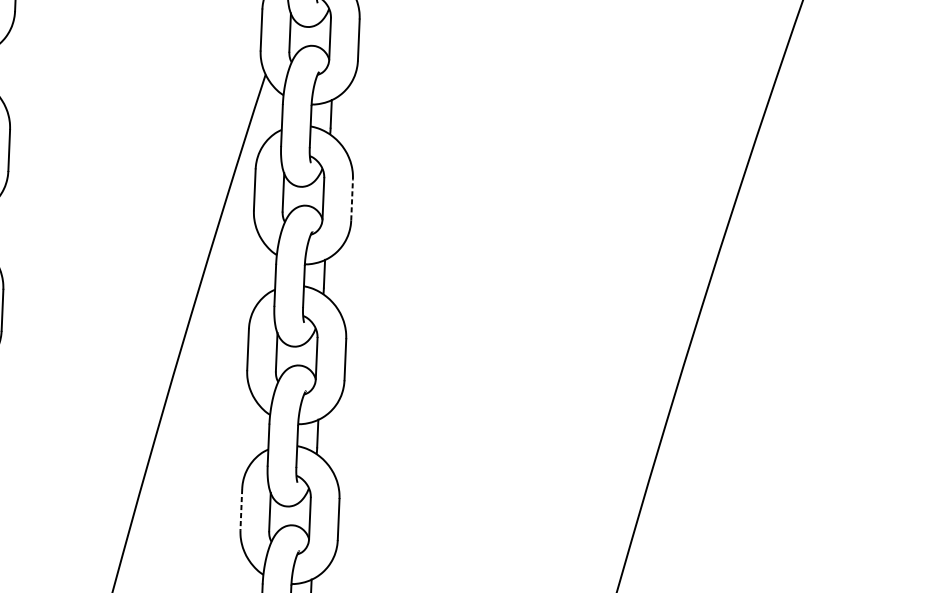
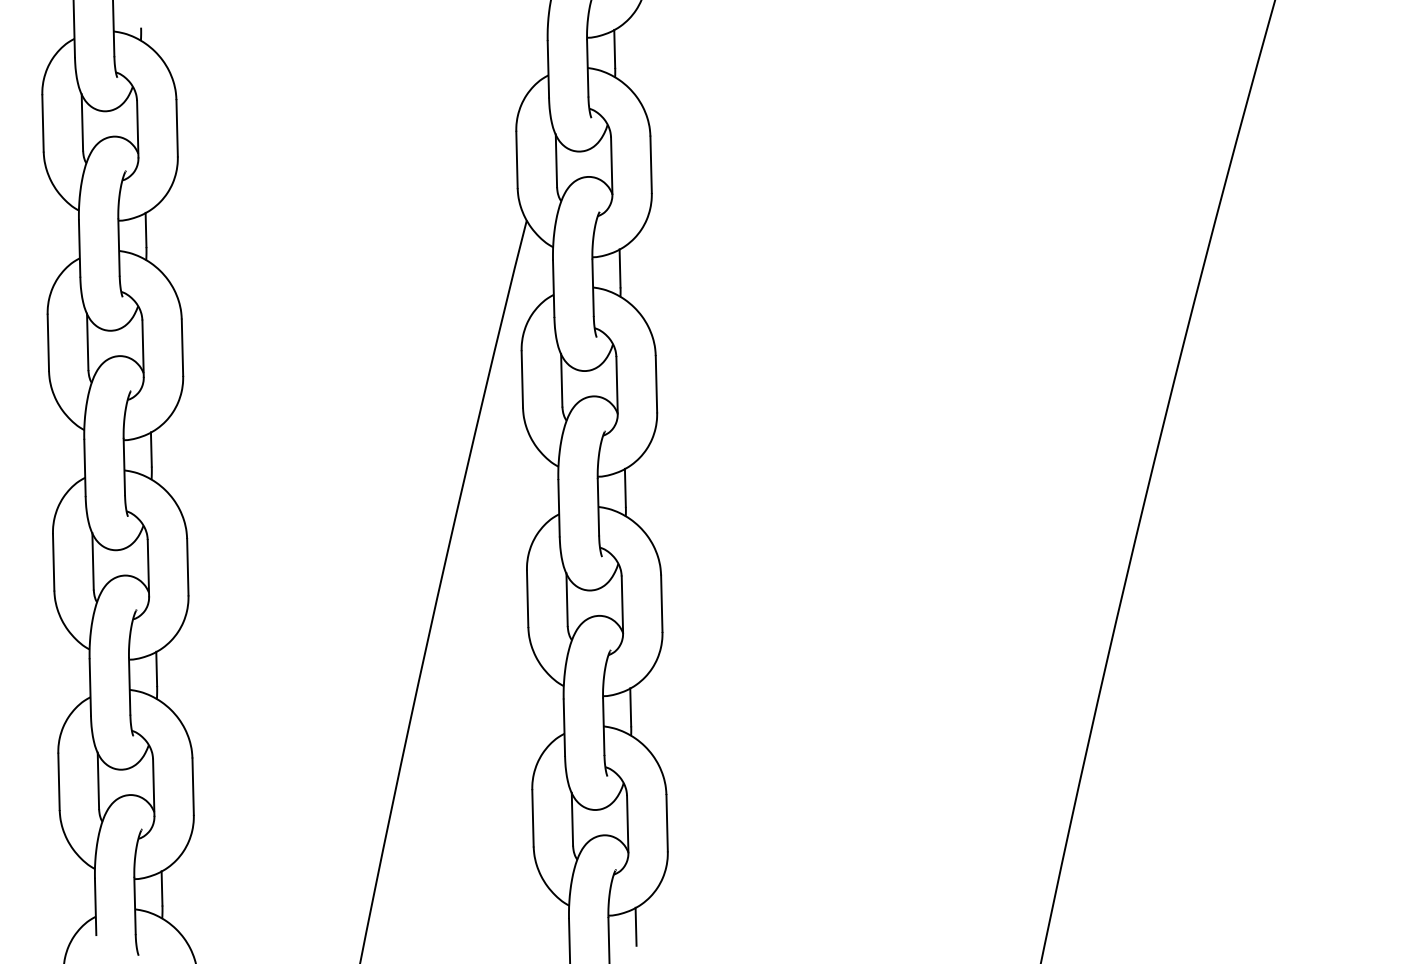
line: (352, 199) -> (656, 383), dashed -> solid
line: (241, 509) -> (533, 818), dashed -> solid

